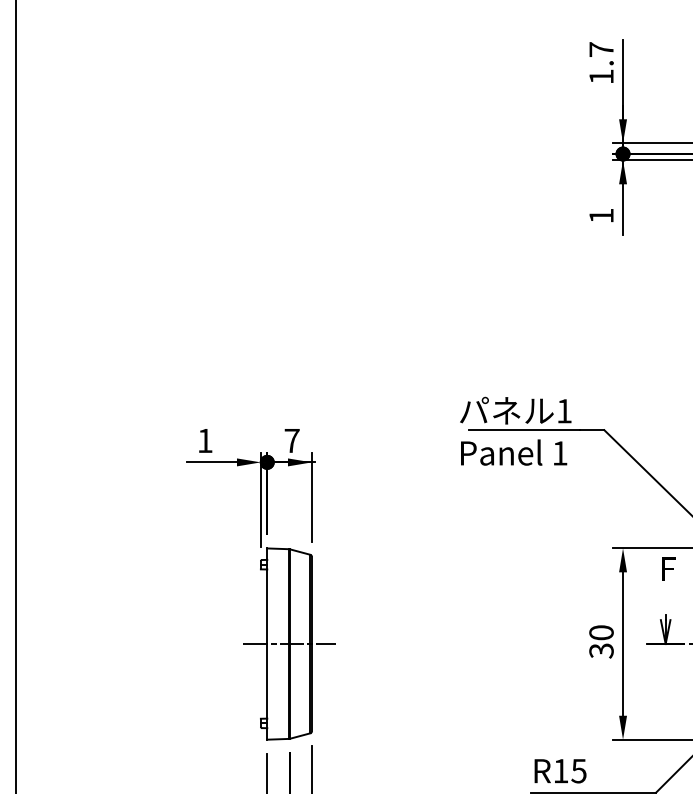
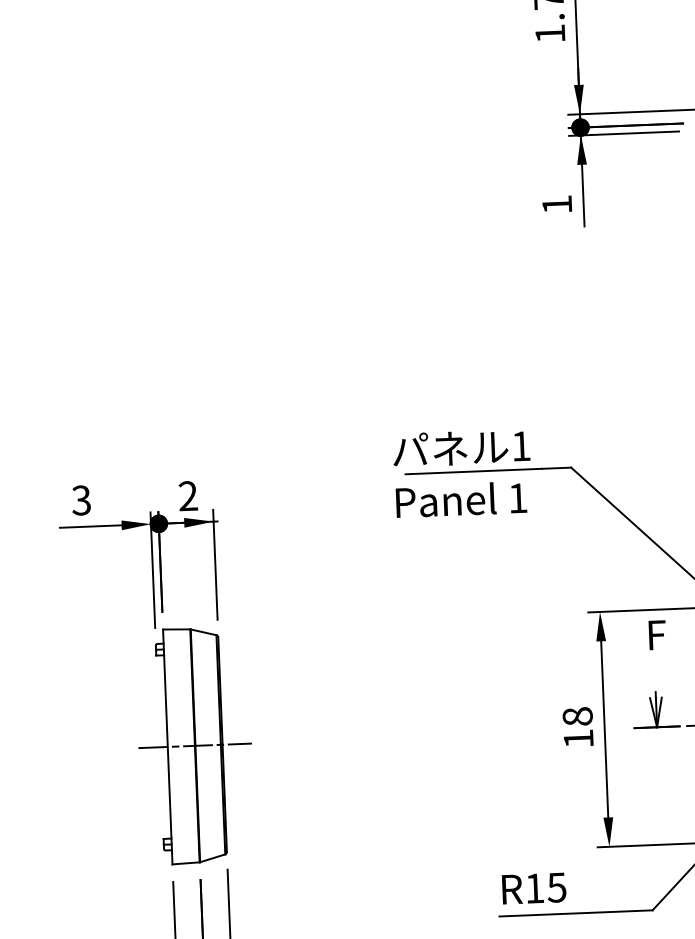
text: (204, 440) -> (80, 500), 1 -> 3
text: (291, 440) -> (187, 495), 7 -> 2
text: (601, 641) -> (578, 727), 30 -> 18

